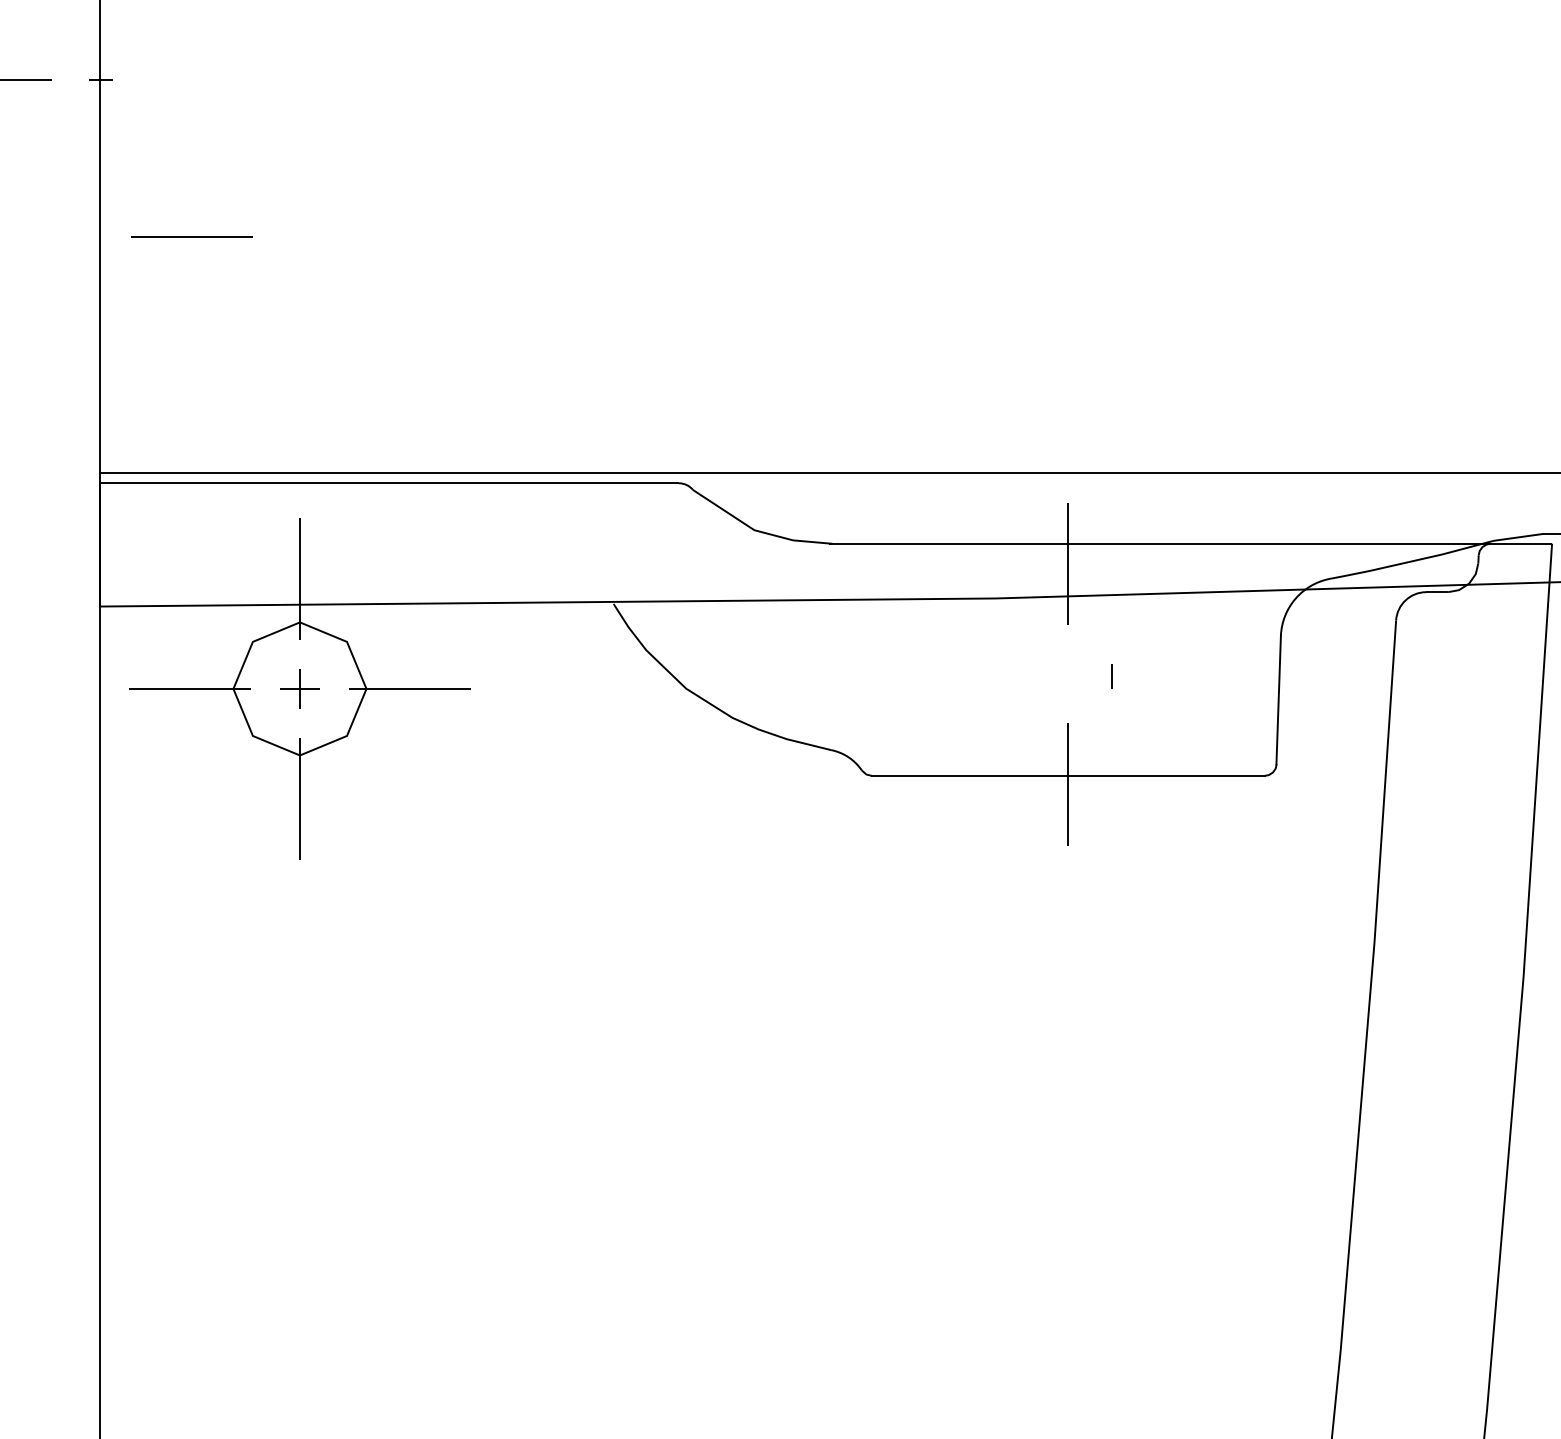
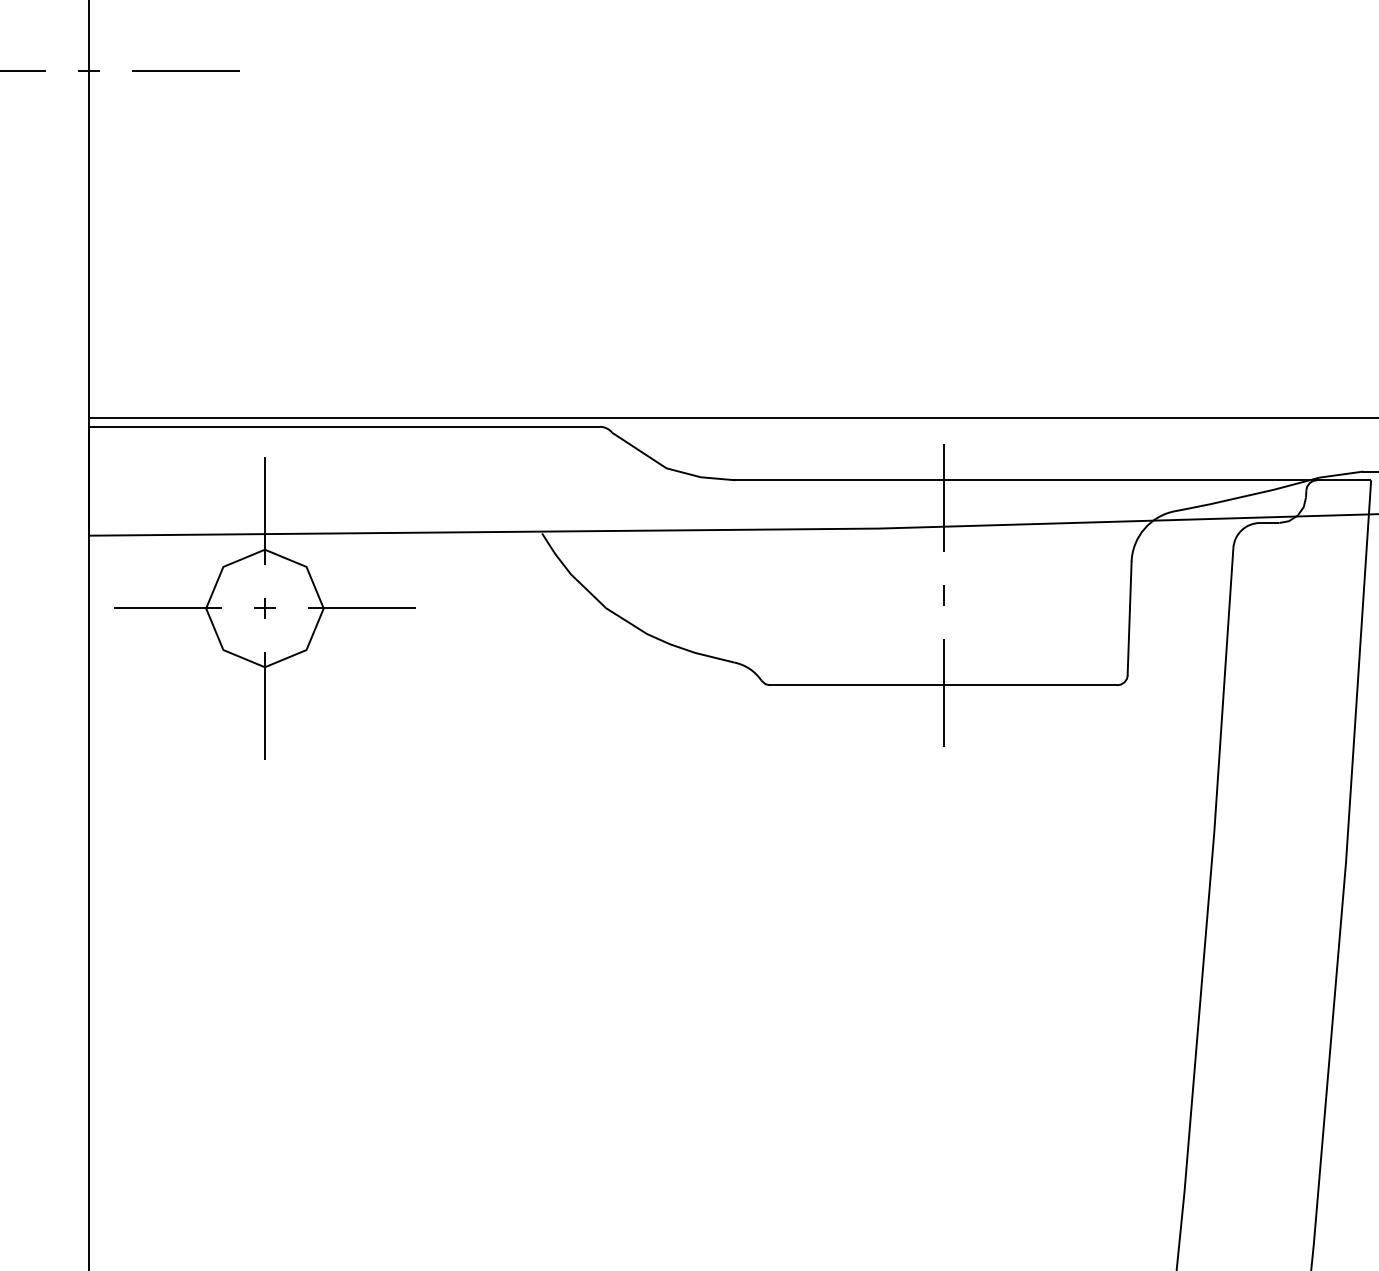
line: (190, 236) -> (185, 70), moved
line: (1112, 676) -> (943, 595), moved
part: (299, 688) -> (264, 608), size x0.62

